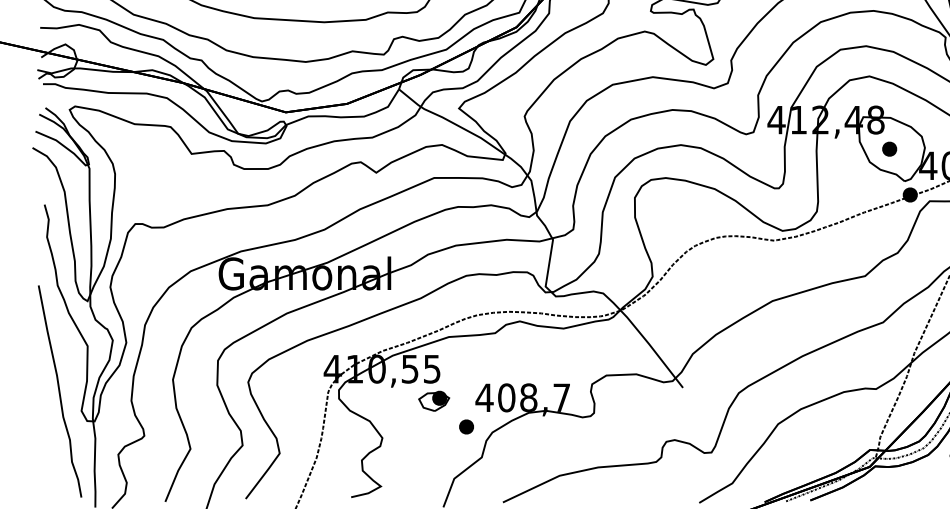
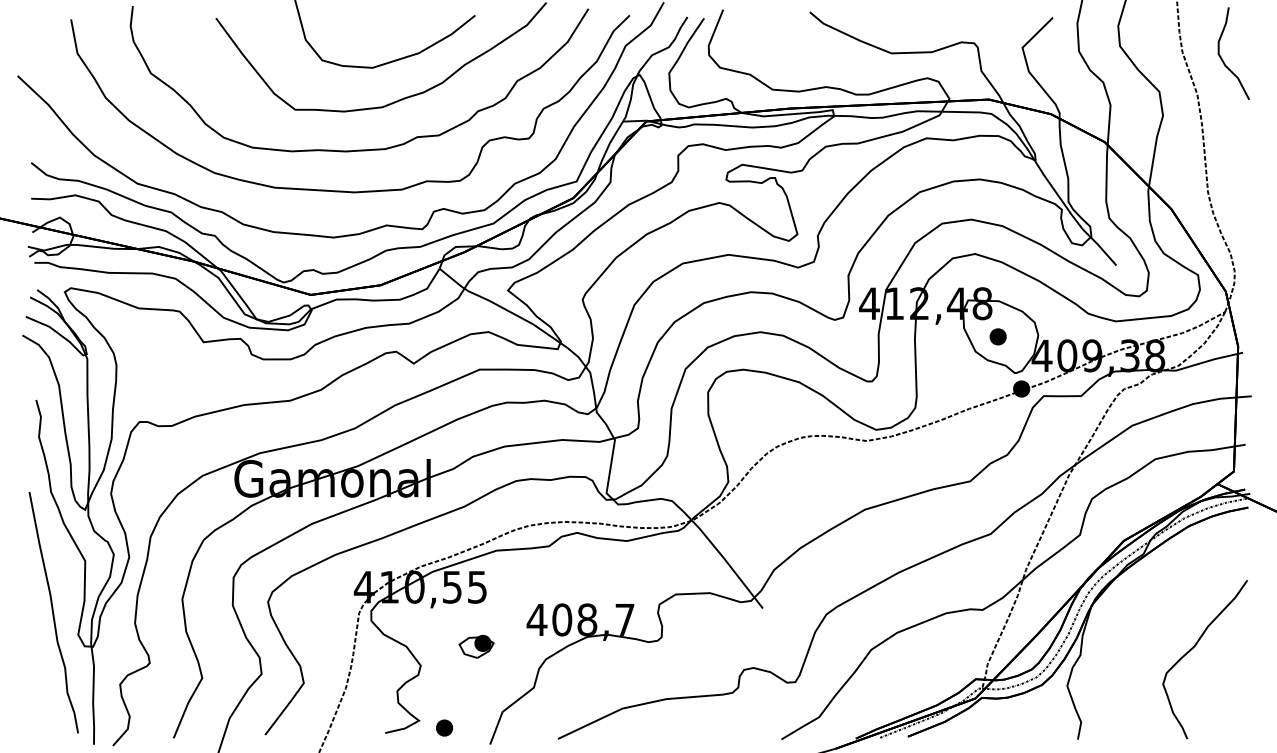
part: (434, 401) -> (476, 646), moved
part: (466, 426) -> (444, 727), moved

